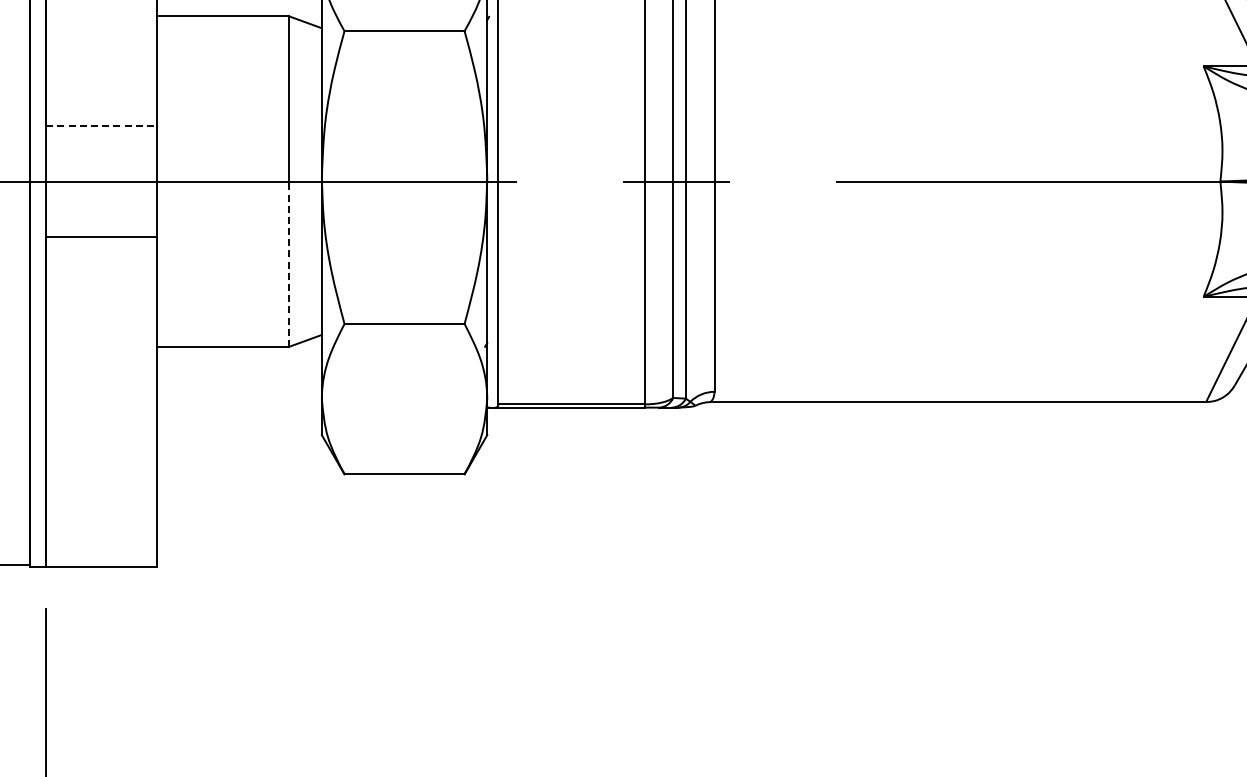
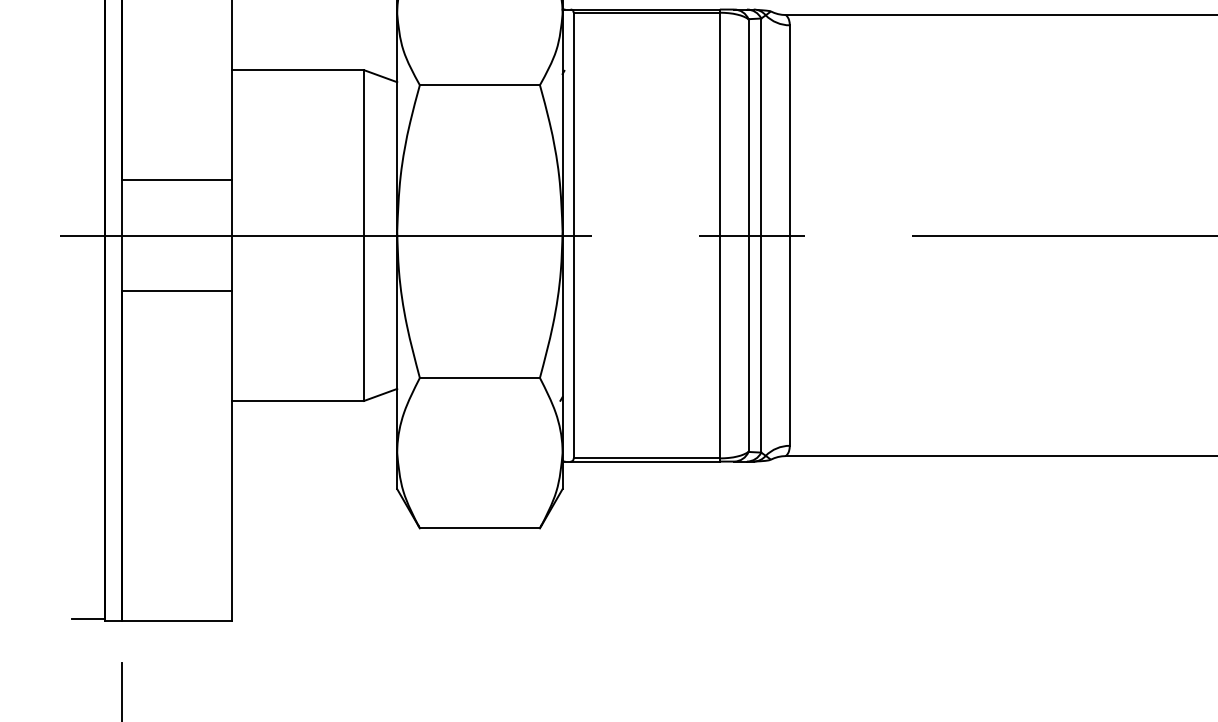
line: (101, 126) -> (176, 180), dashed -> solid
line: (288, 264) -> (363, 318), dashed -> solid

